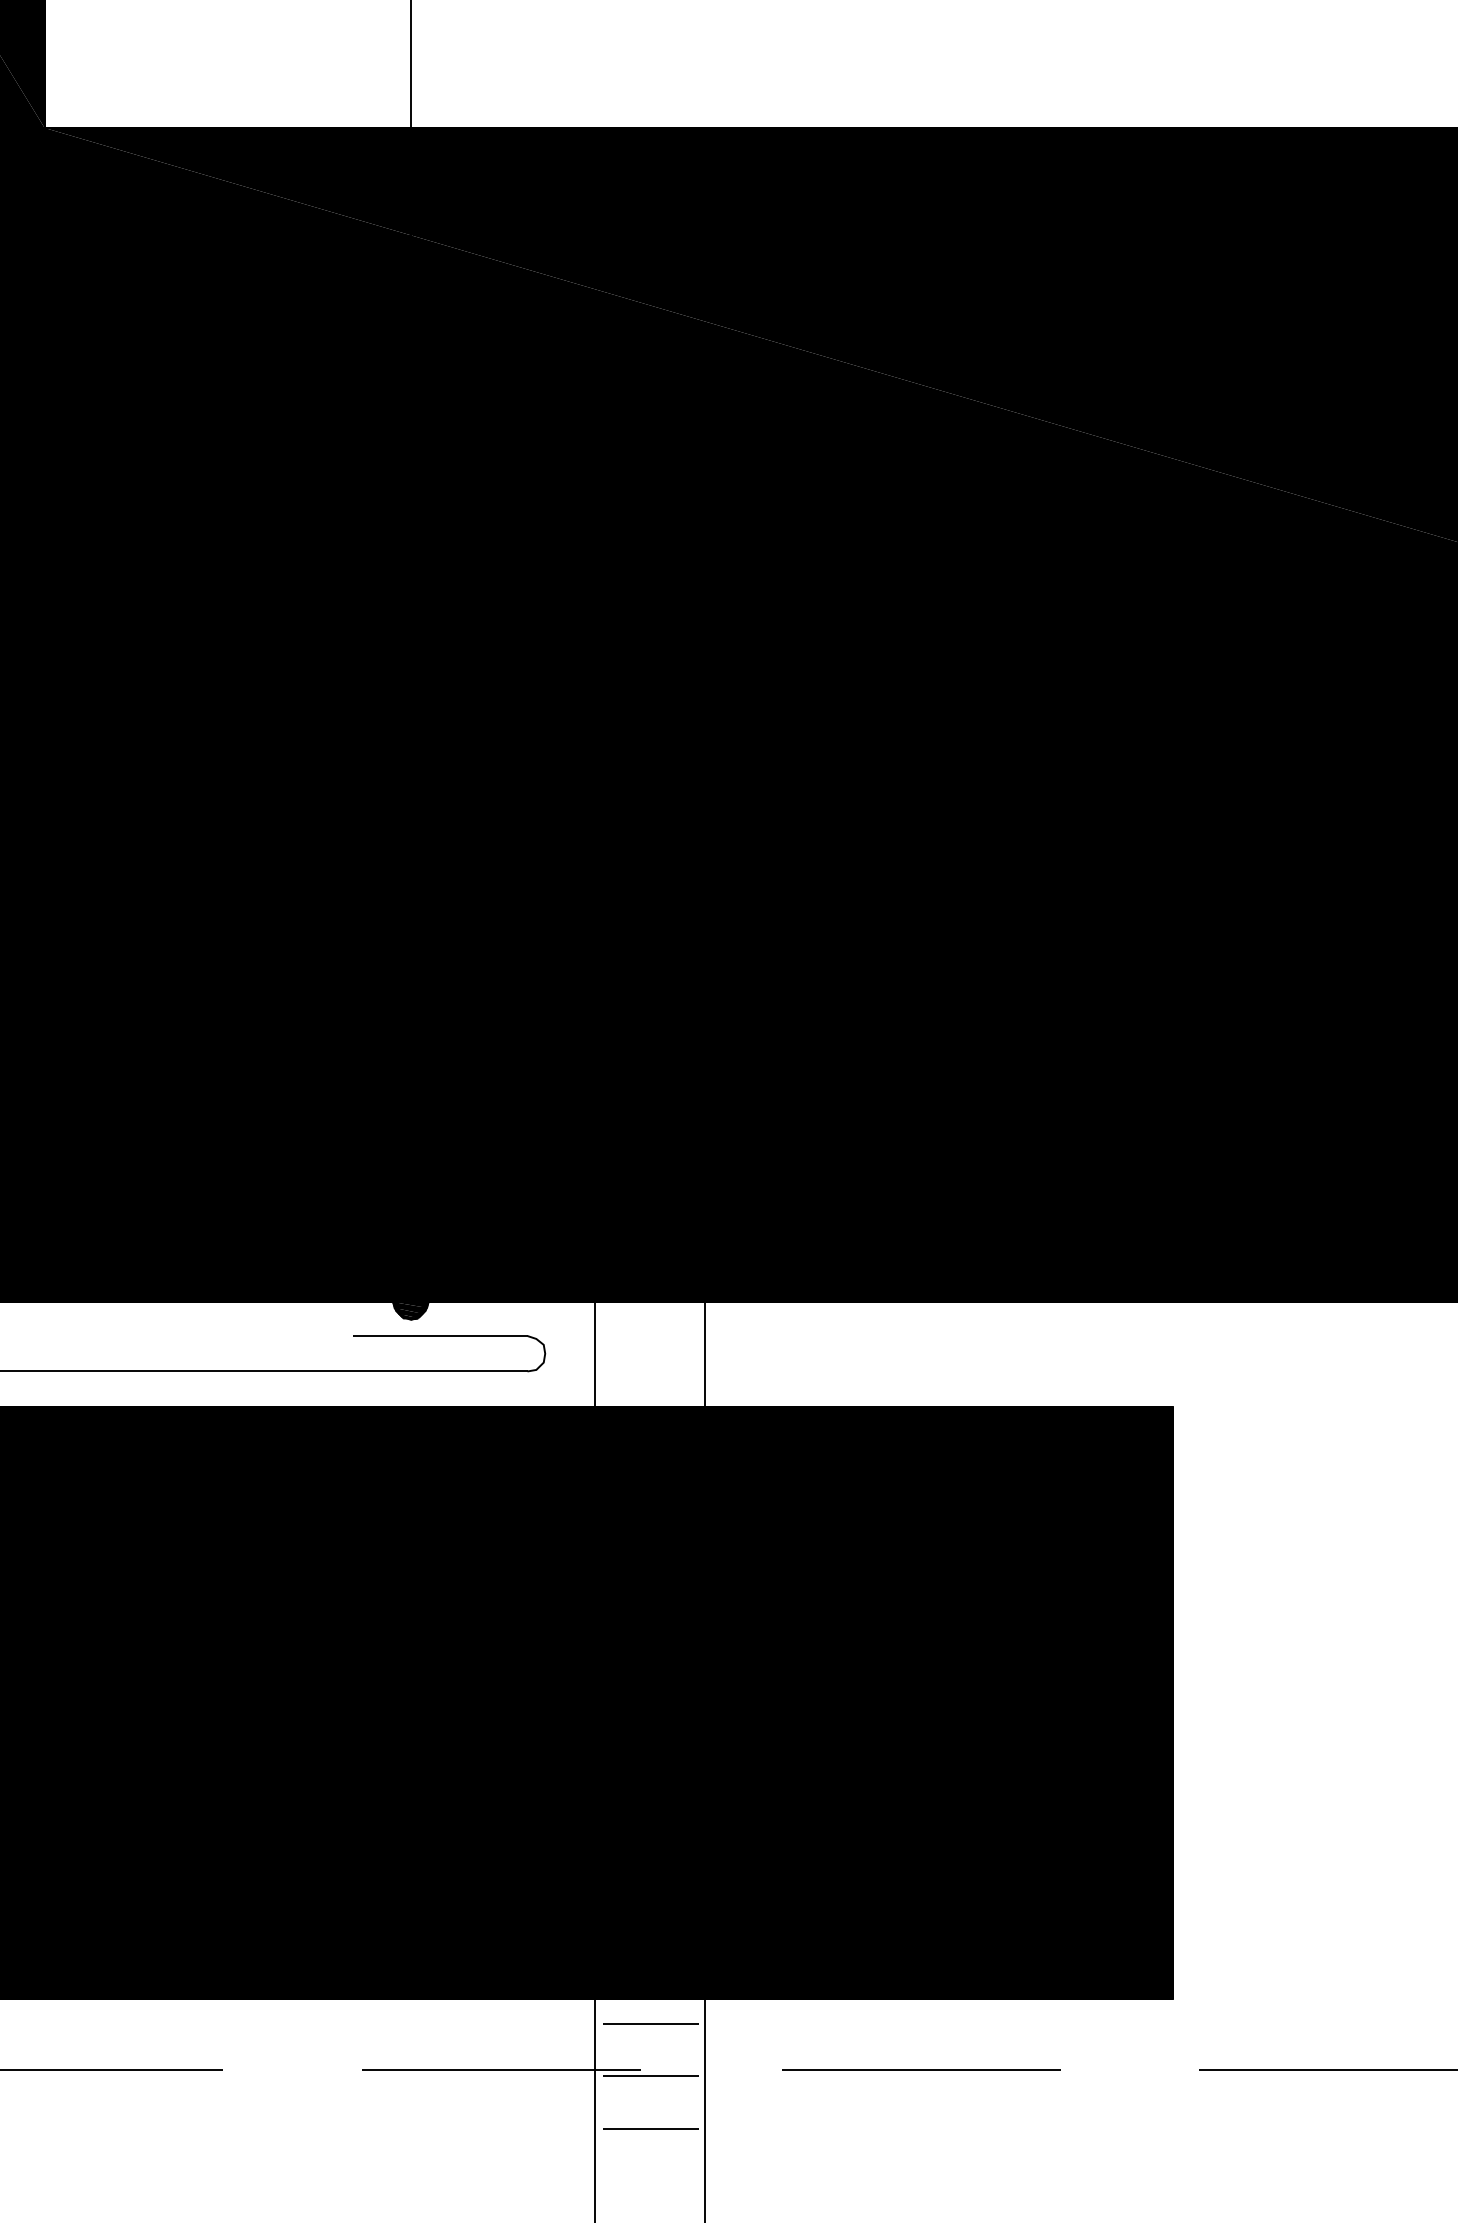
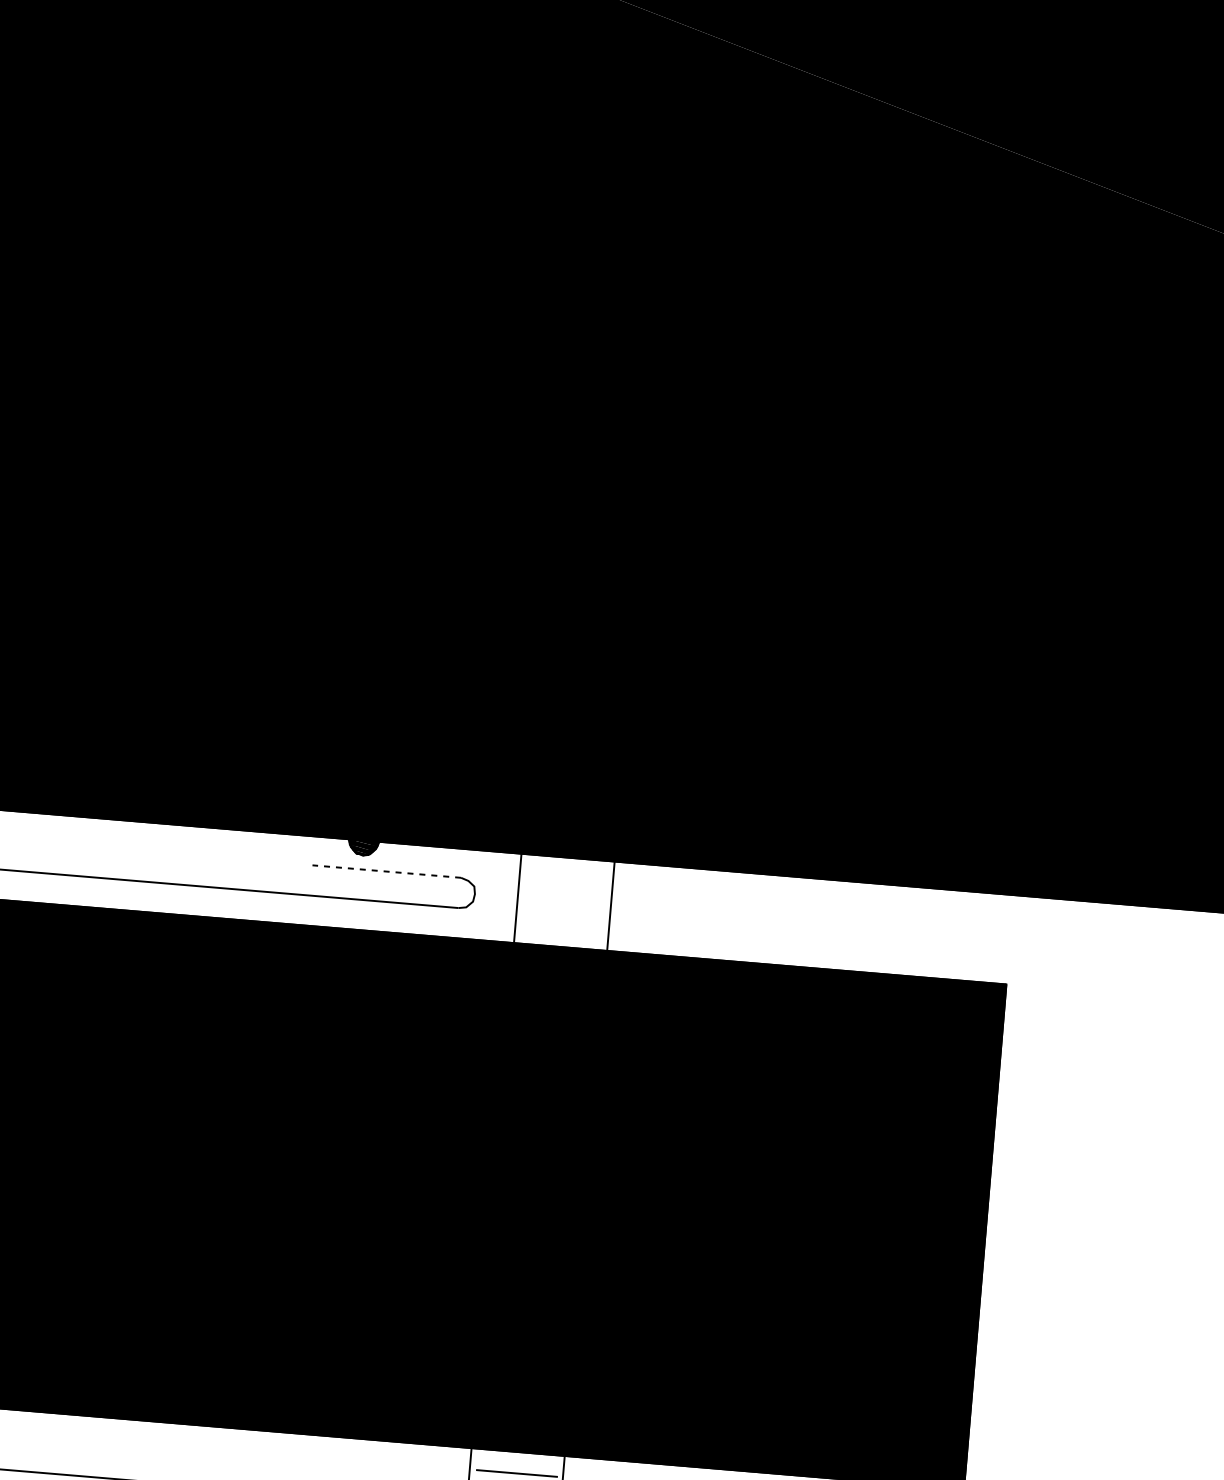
line: (439, 1336) -> (386, 871), solid -> dashed

